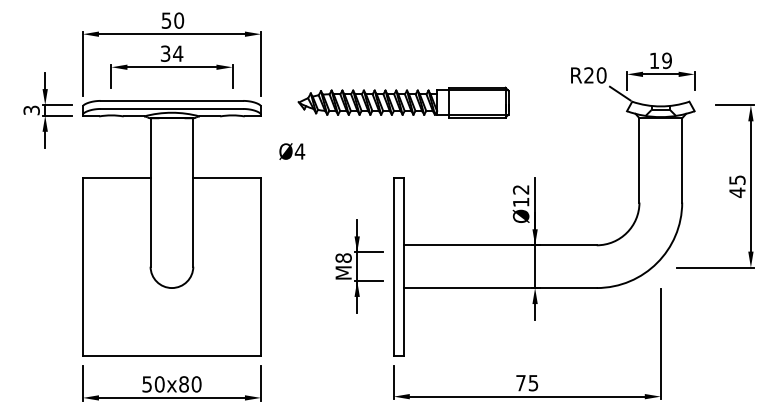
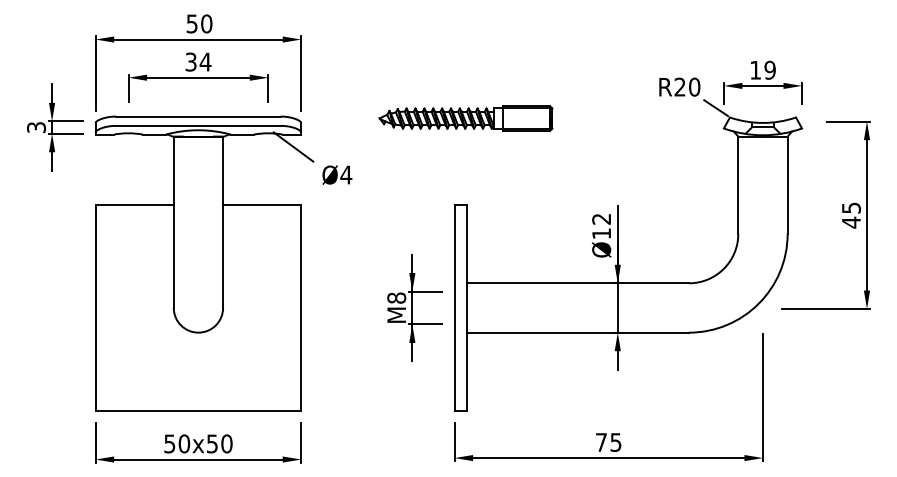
part: (403, 102) -> (465, 118), size x0.71
line: (254, 126) -> (293, 146), added
text: (184, 384) -> (212, 443), 50x80 -> 50x50

